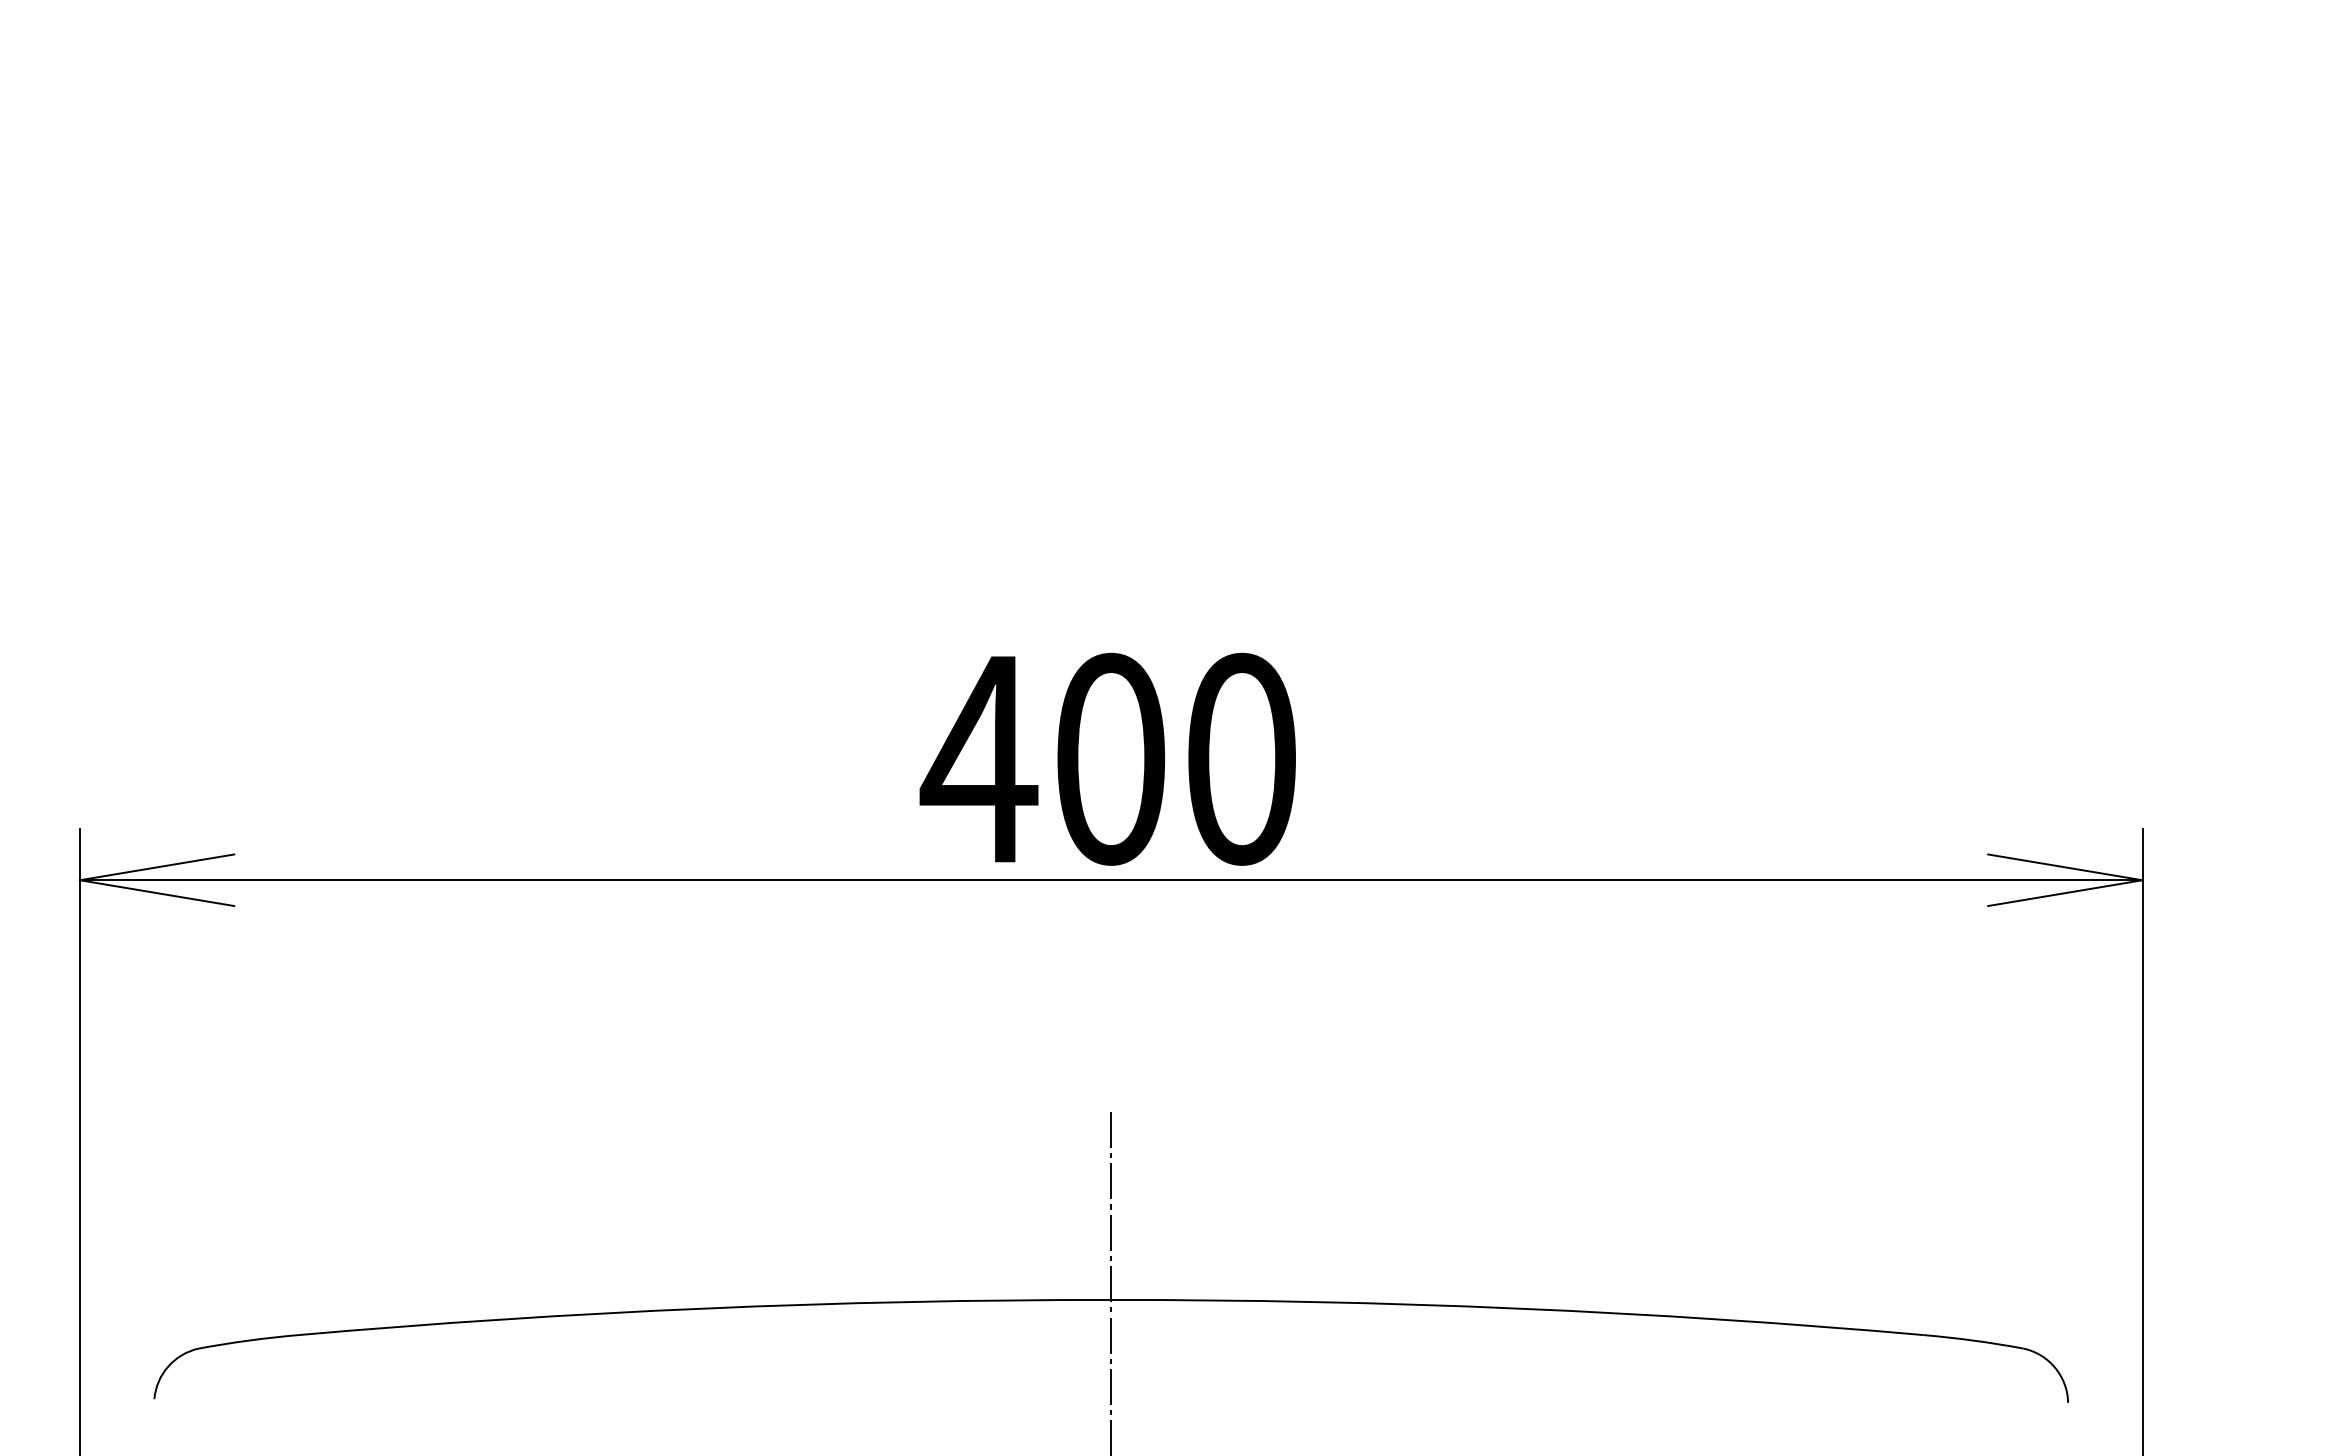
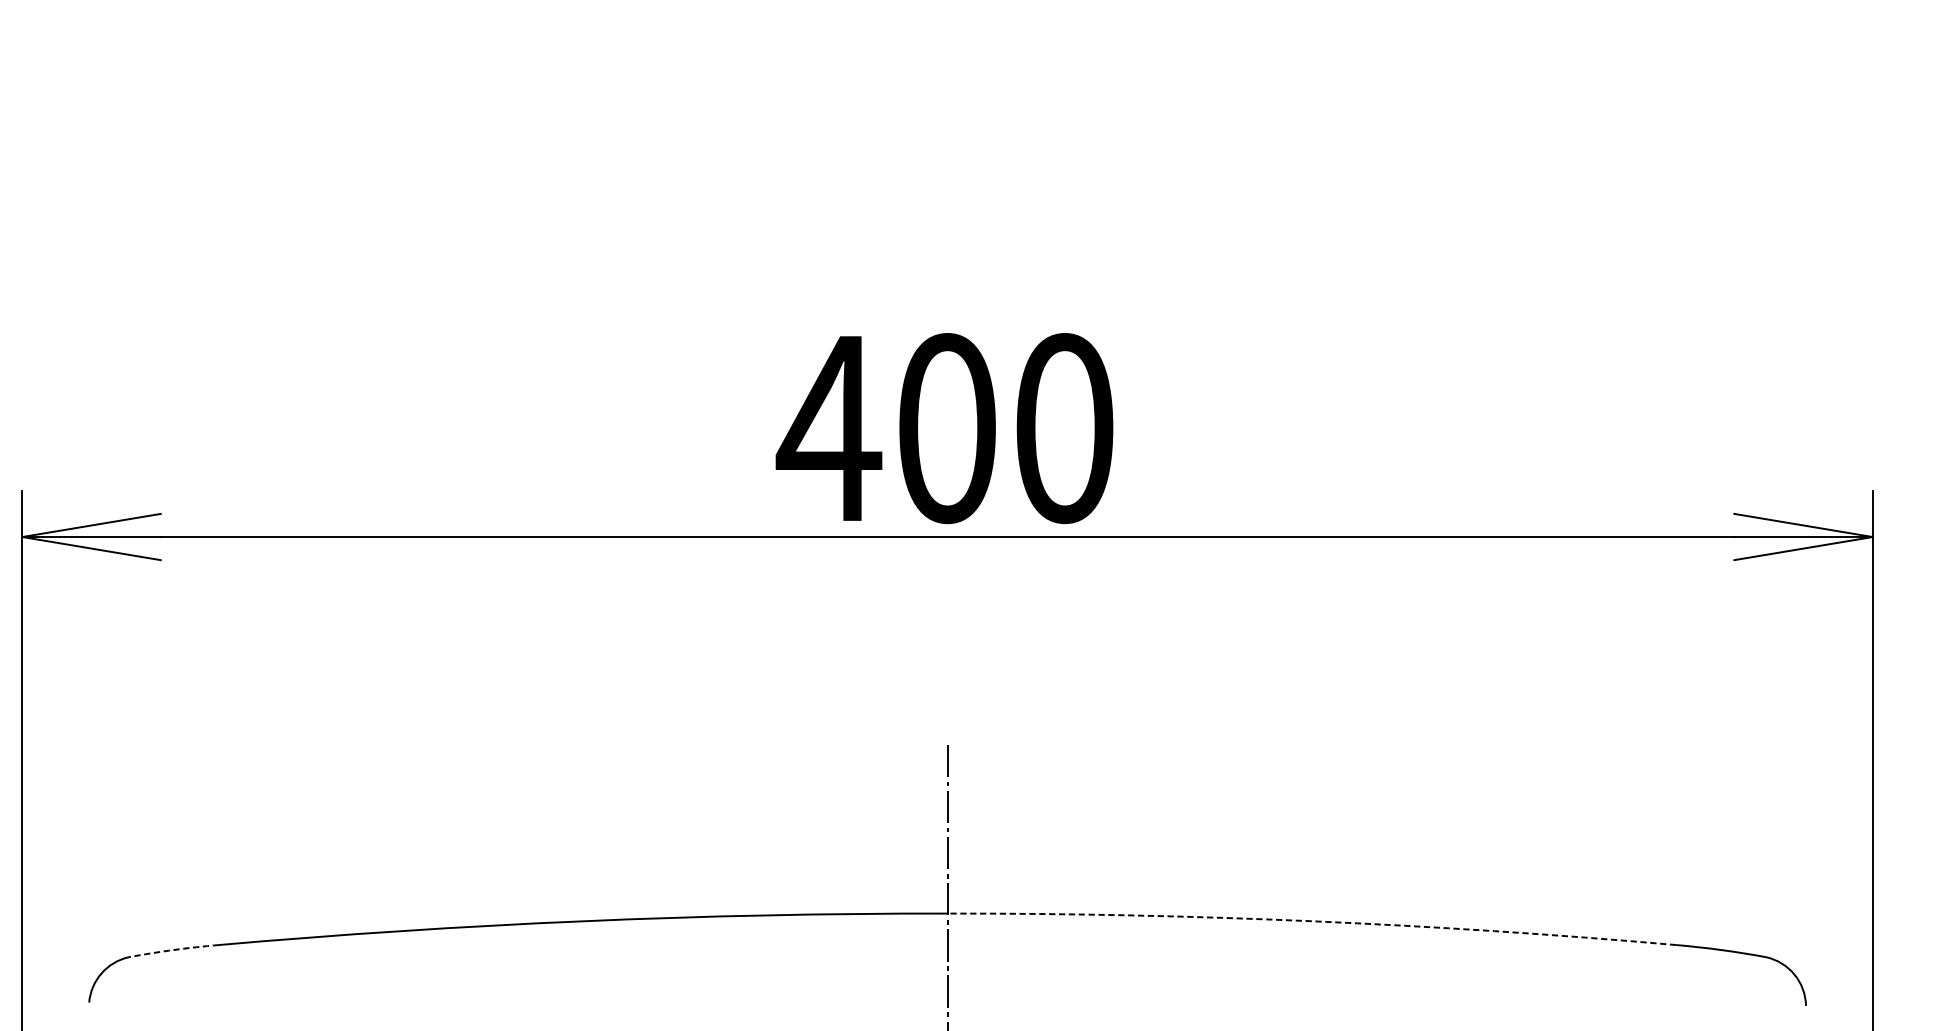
arc: (1517, 1308) -> (1312, 921), solid -> dashed
arc: (248, 1340) -> (173, 949), solid -> dashed

